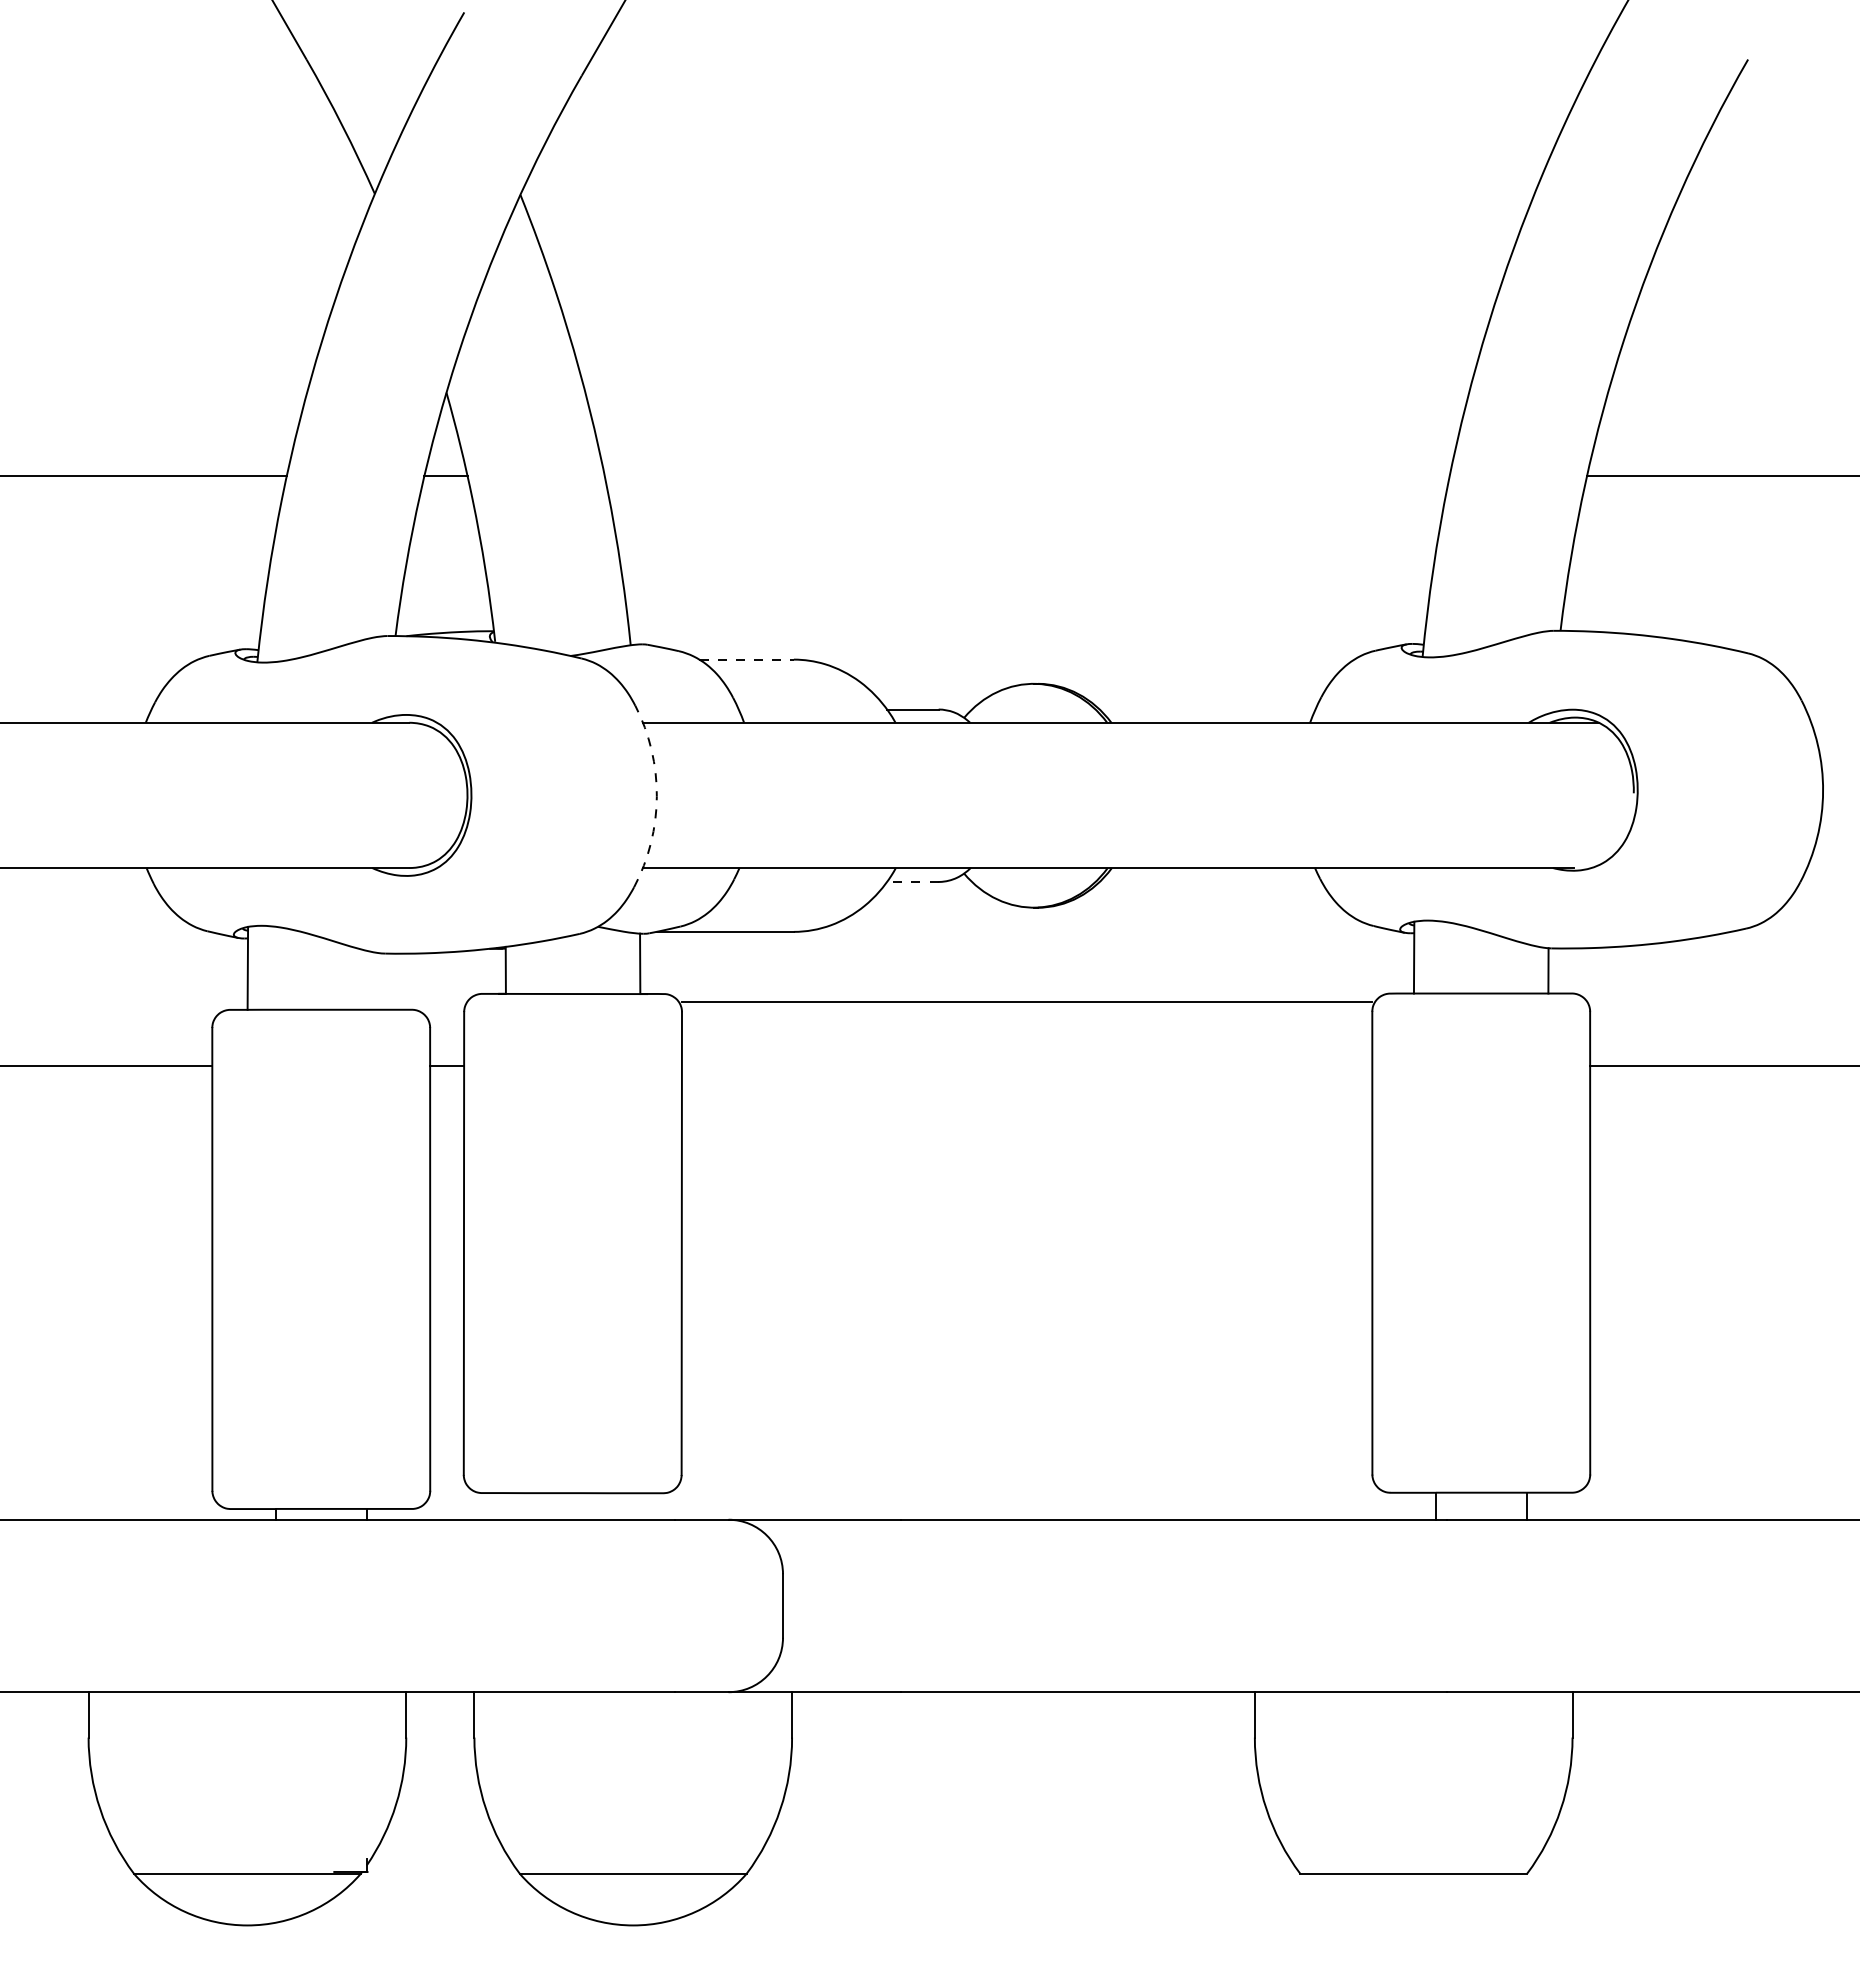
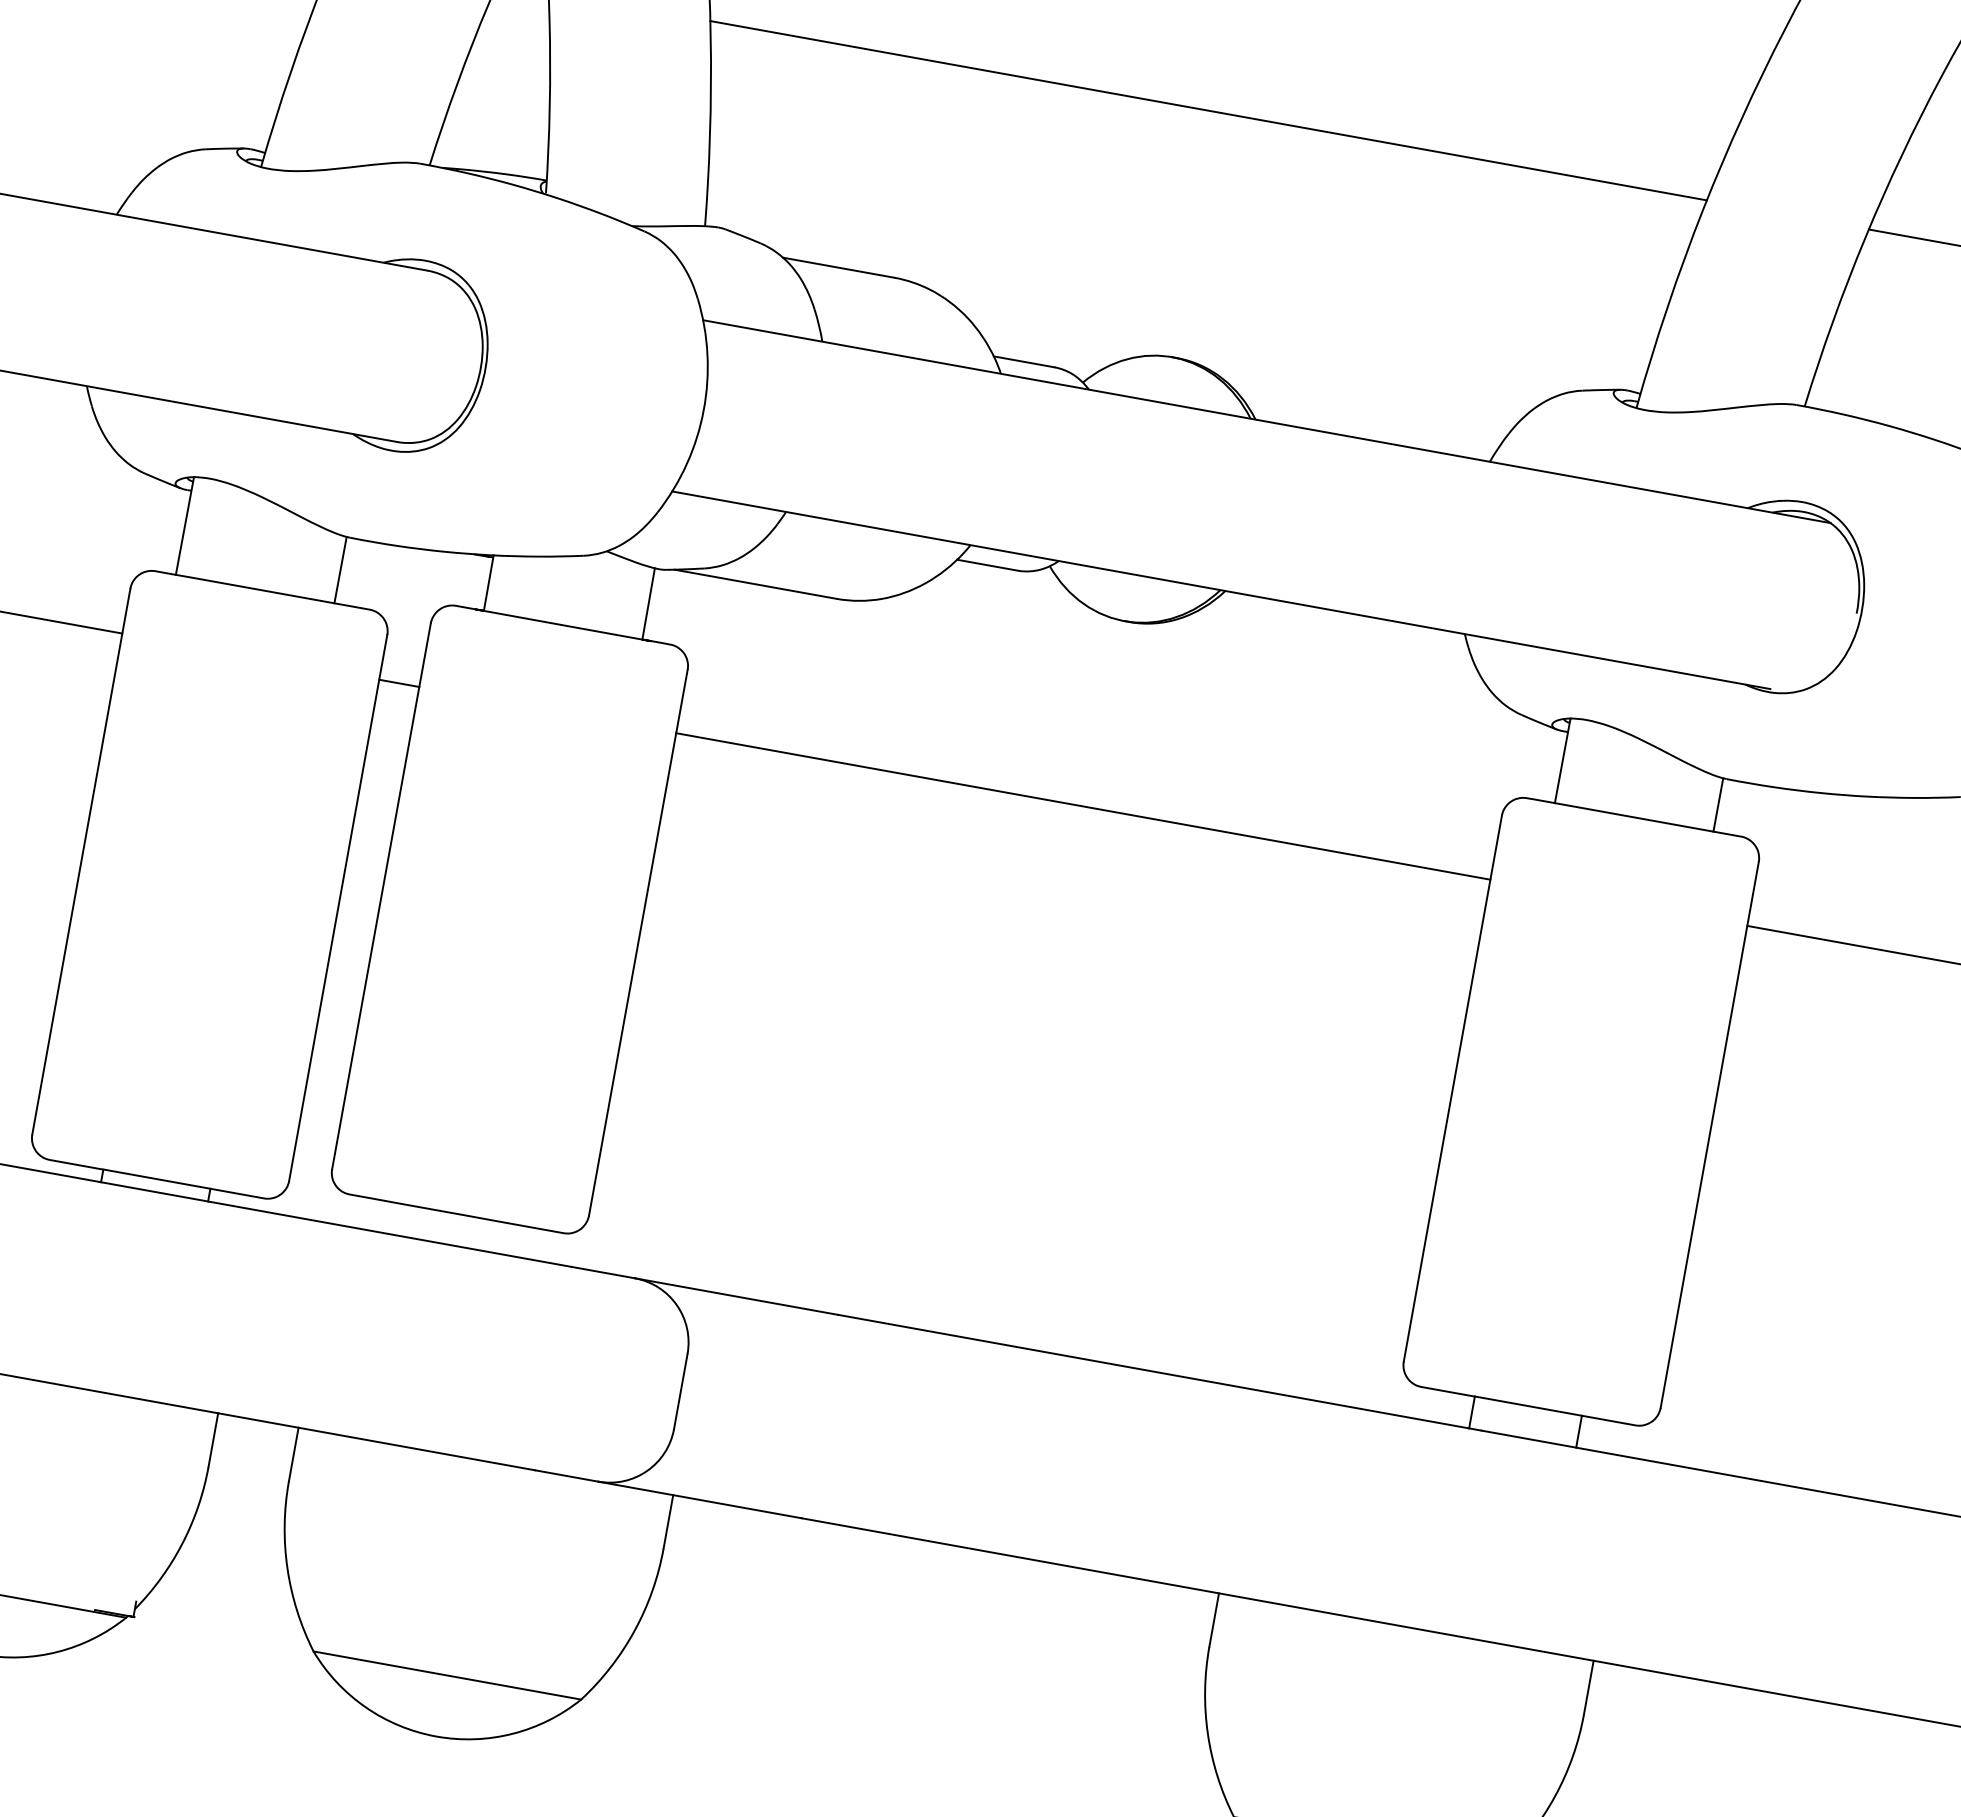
line: (1026, 476) -> (1207, 111), added
line: (747, 659) -> (839, 267), dashed -> solid
arc: (656, 796) -> (703, 410), dashed -> solid
line: (912, 881) -> (987, 564), dashed -> solid
line: (382, 981) -> (340, 570), added
line: (1026, 1001) -> (1082, 805), moved

